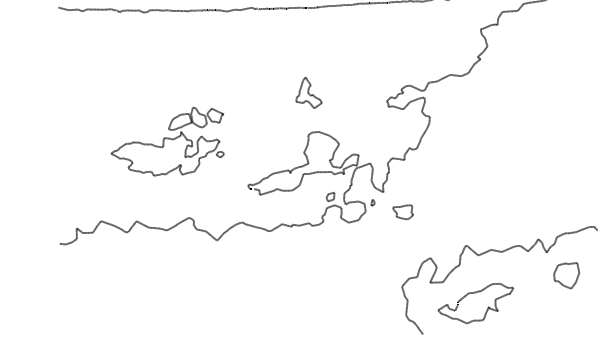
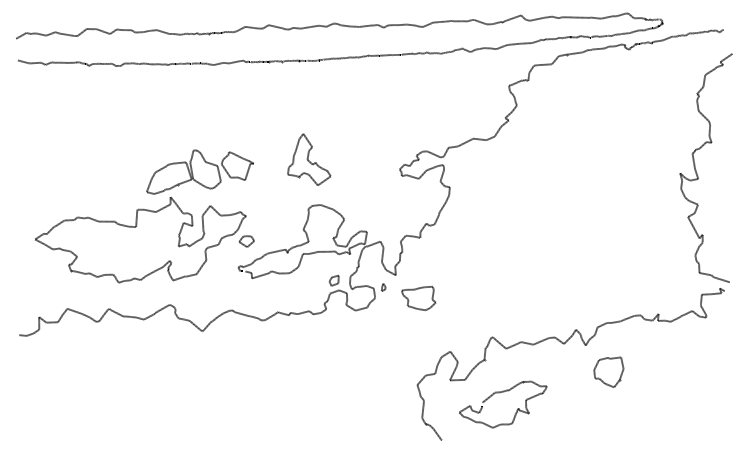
part: (309, 92) -> (309, 159), size x1.43
part: (167, 141) -> (144, 216), size x1.67
part: (402, 212) -> (418, 298), size x1.43

